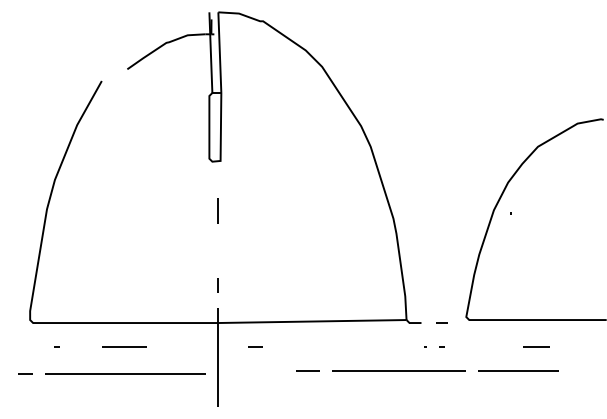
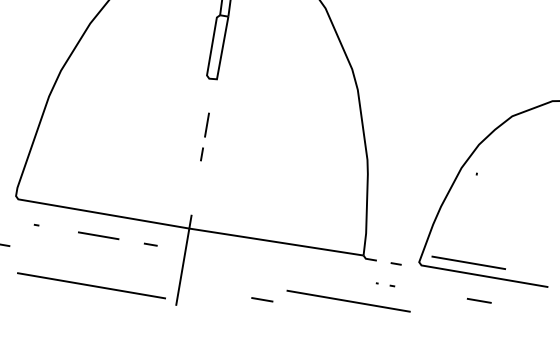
line: (217, 285) -> (201, 154), moved
line: (255, 346) -> (150, 244), moved
line: (307, 370) -> (261, 299), moved
line: (518, 370) -> (468, 262), moved
line: (125, 373) -> (91, 285), moved

